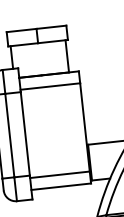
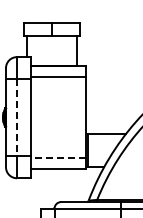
line: (10, 135) -> (17, 117), solid -> dashed
line: (59, 174) -> (58, 158), solid -> dashed

